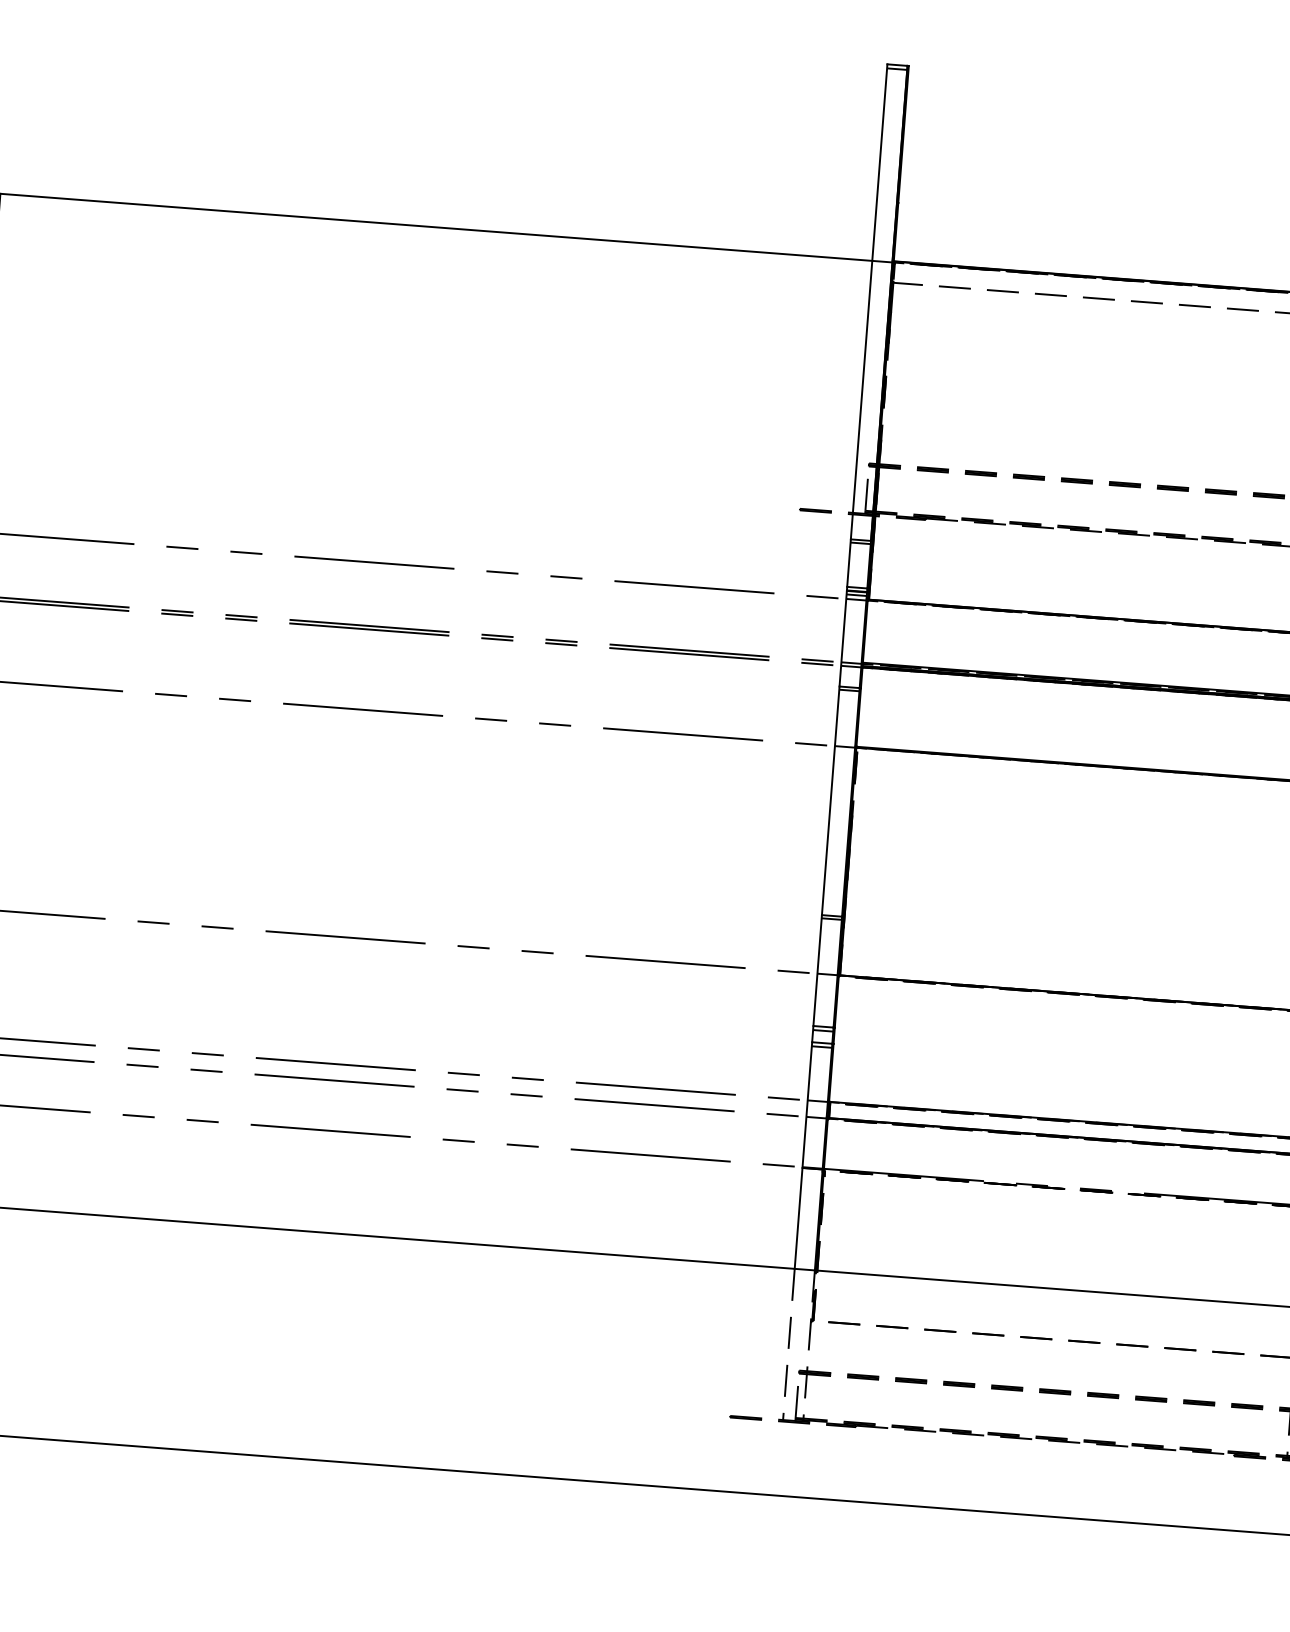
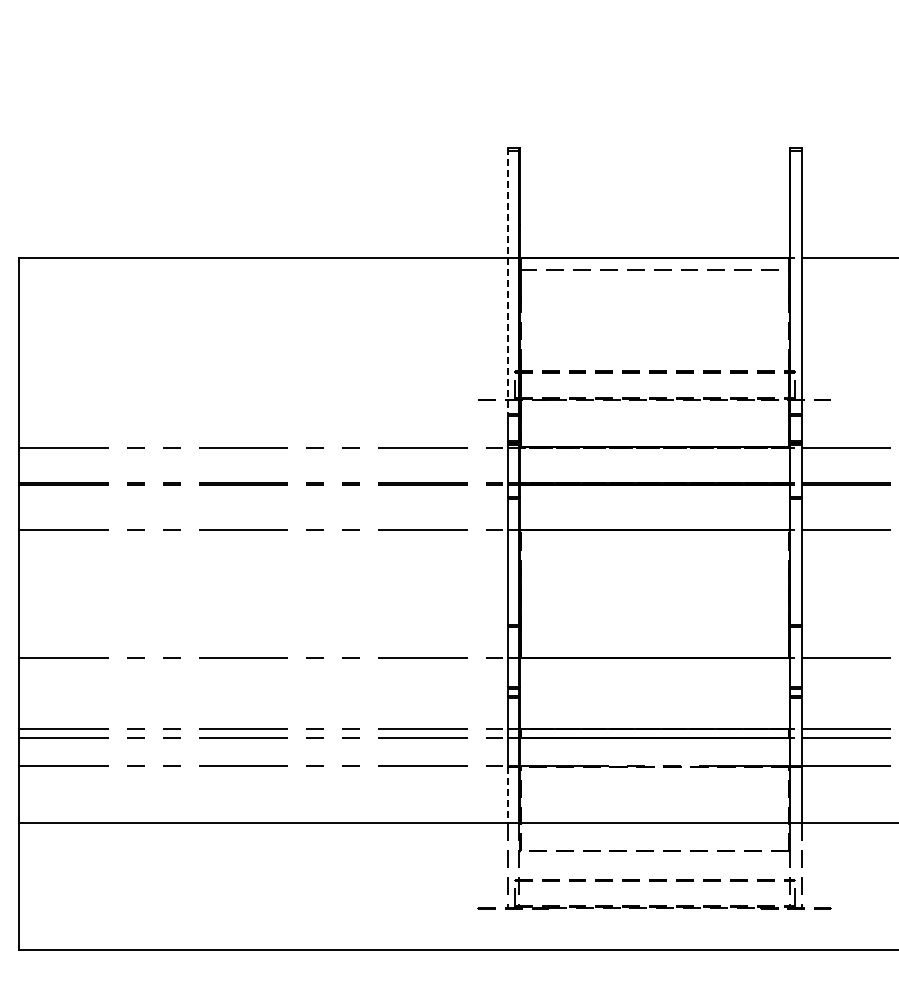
line: (868, 302) -> (507, 281), solid -> dashed
line: (797, 1219) -> (507, 795), solid -> dashed

